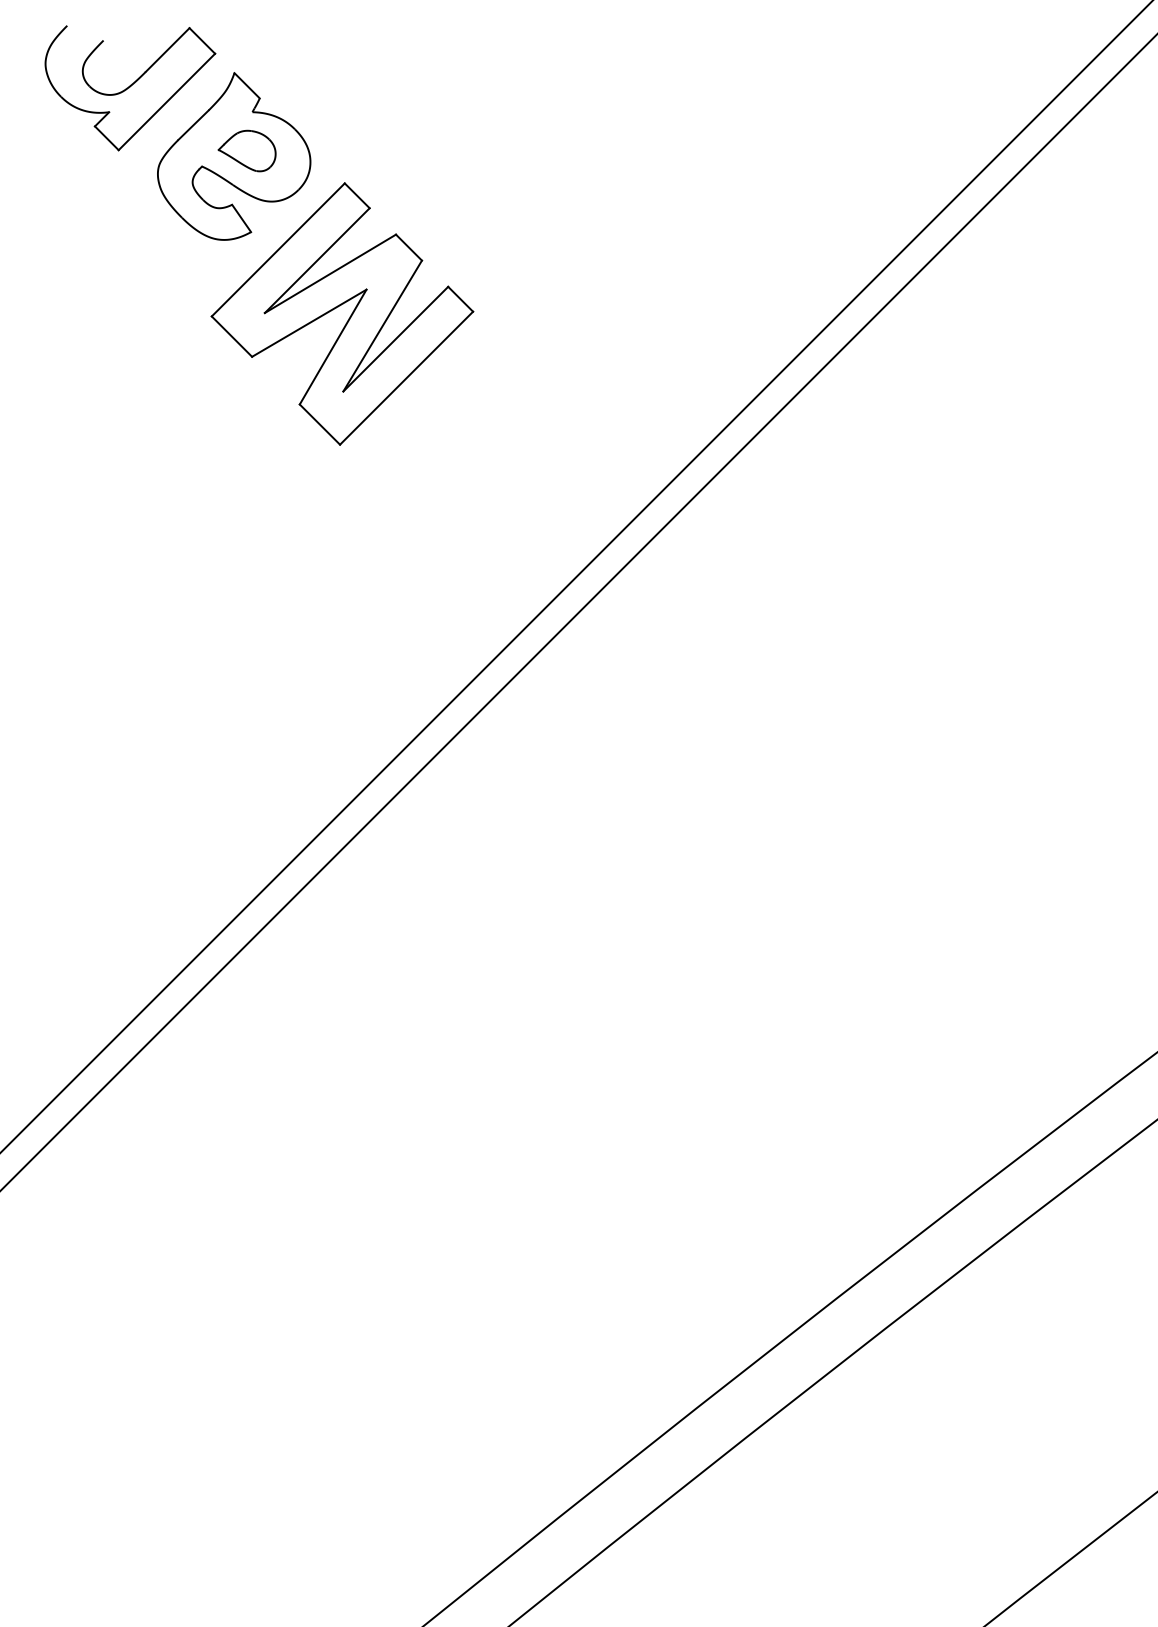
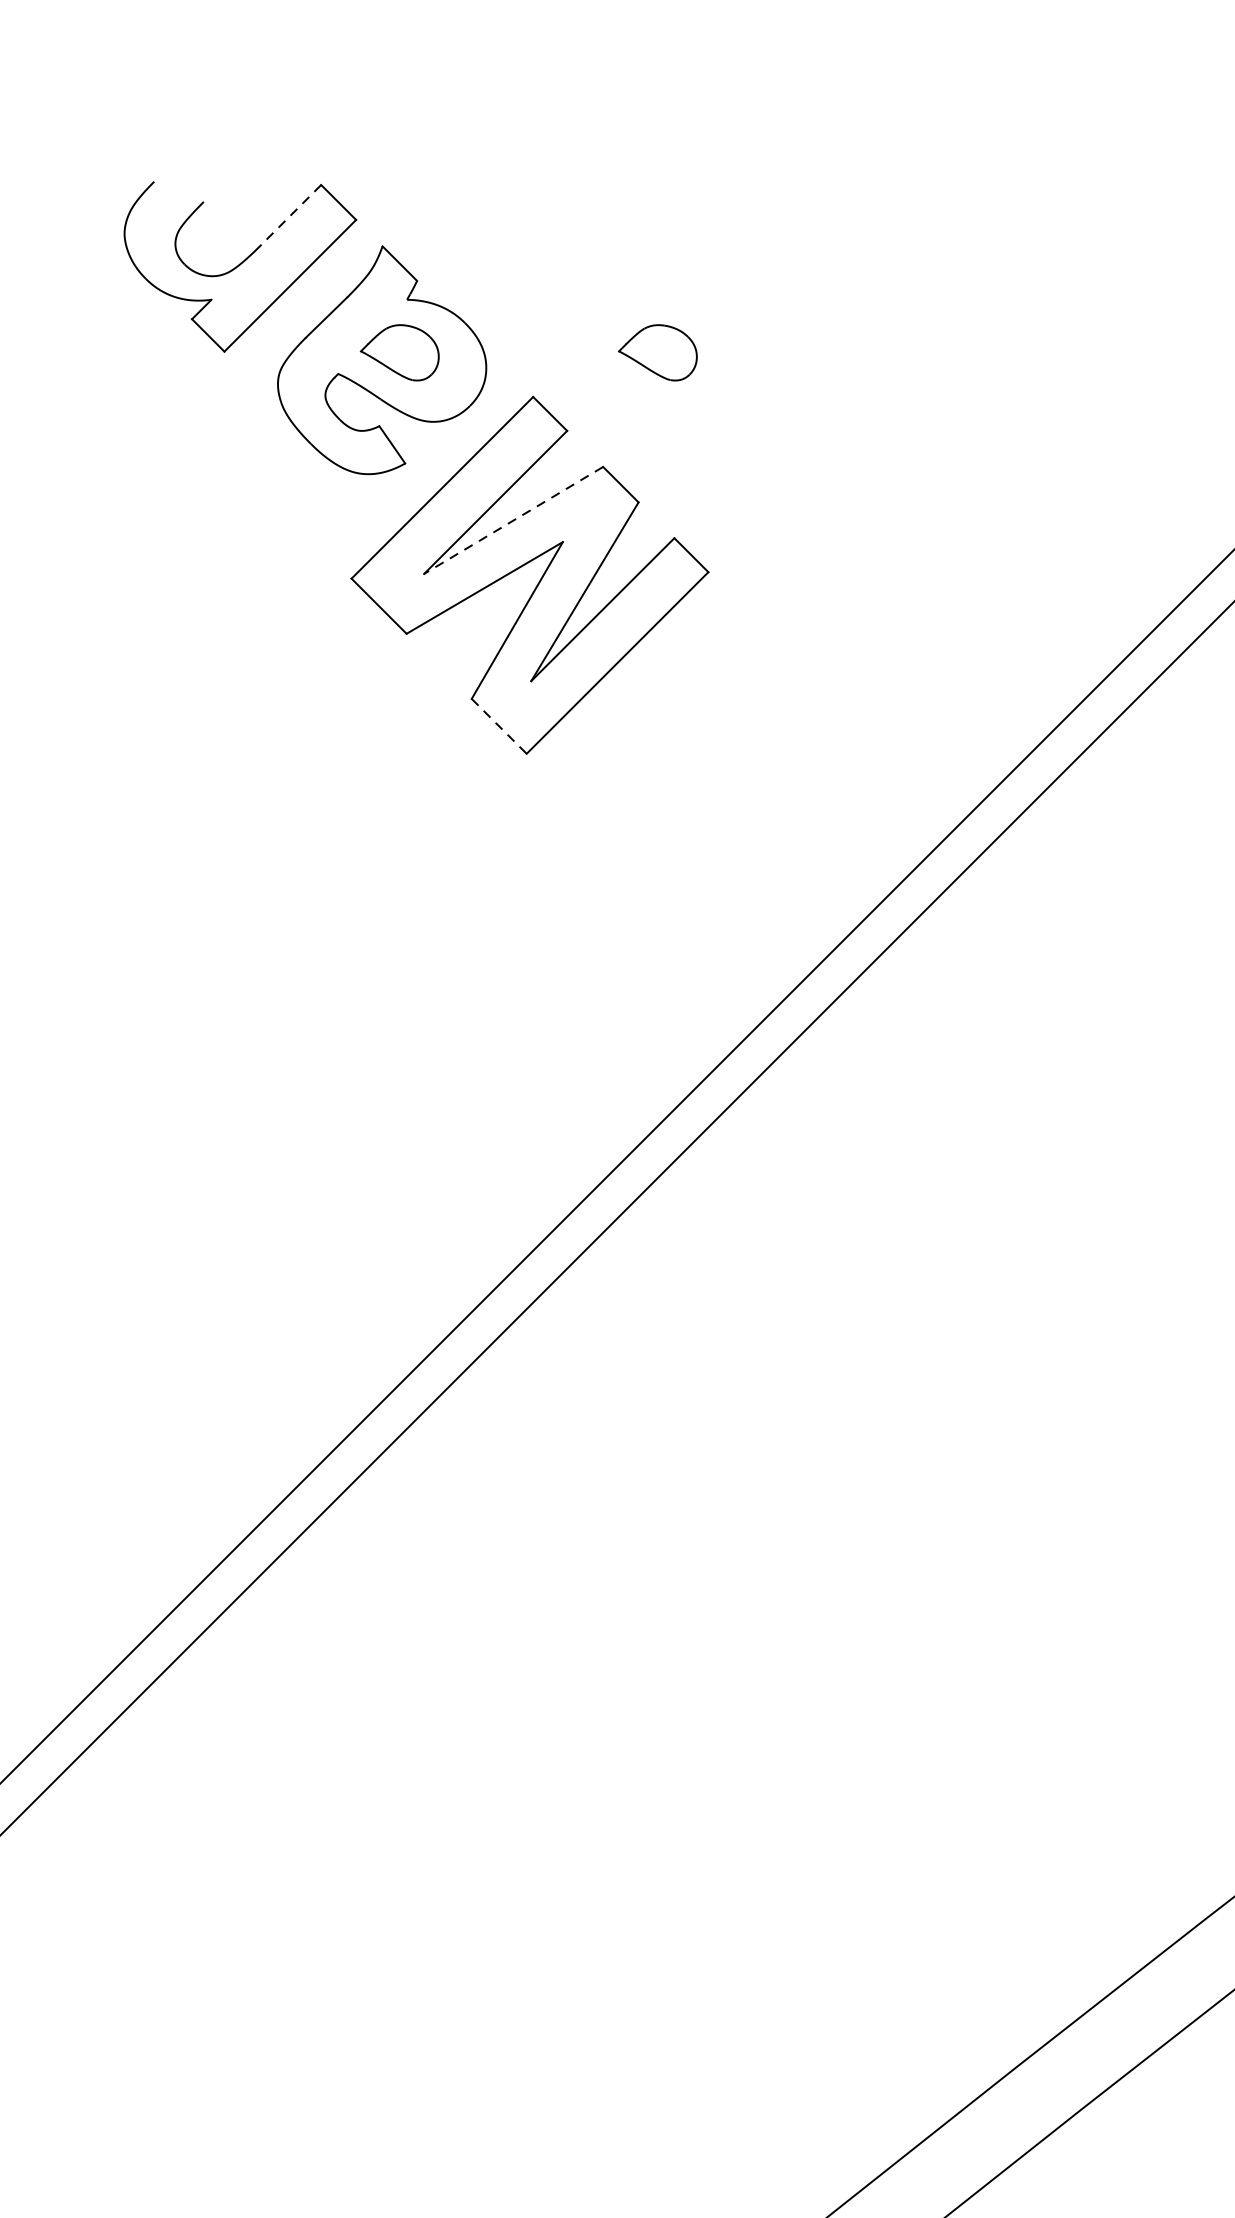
line: (167, 50) -> (291, 215), solid -> dashed
part: (435, 150) -> (657, 352), added
line: (330, 274) -> (513, 521), solid -> dashed
line: (320, 424) -> (500, 726), solid -> dashed

